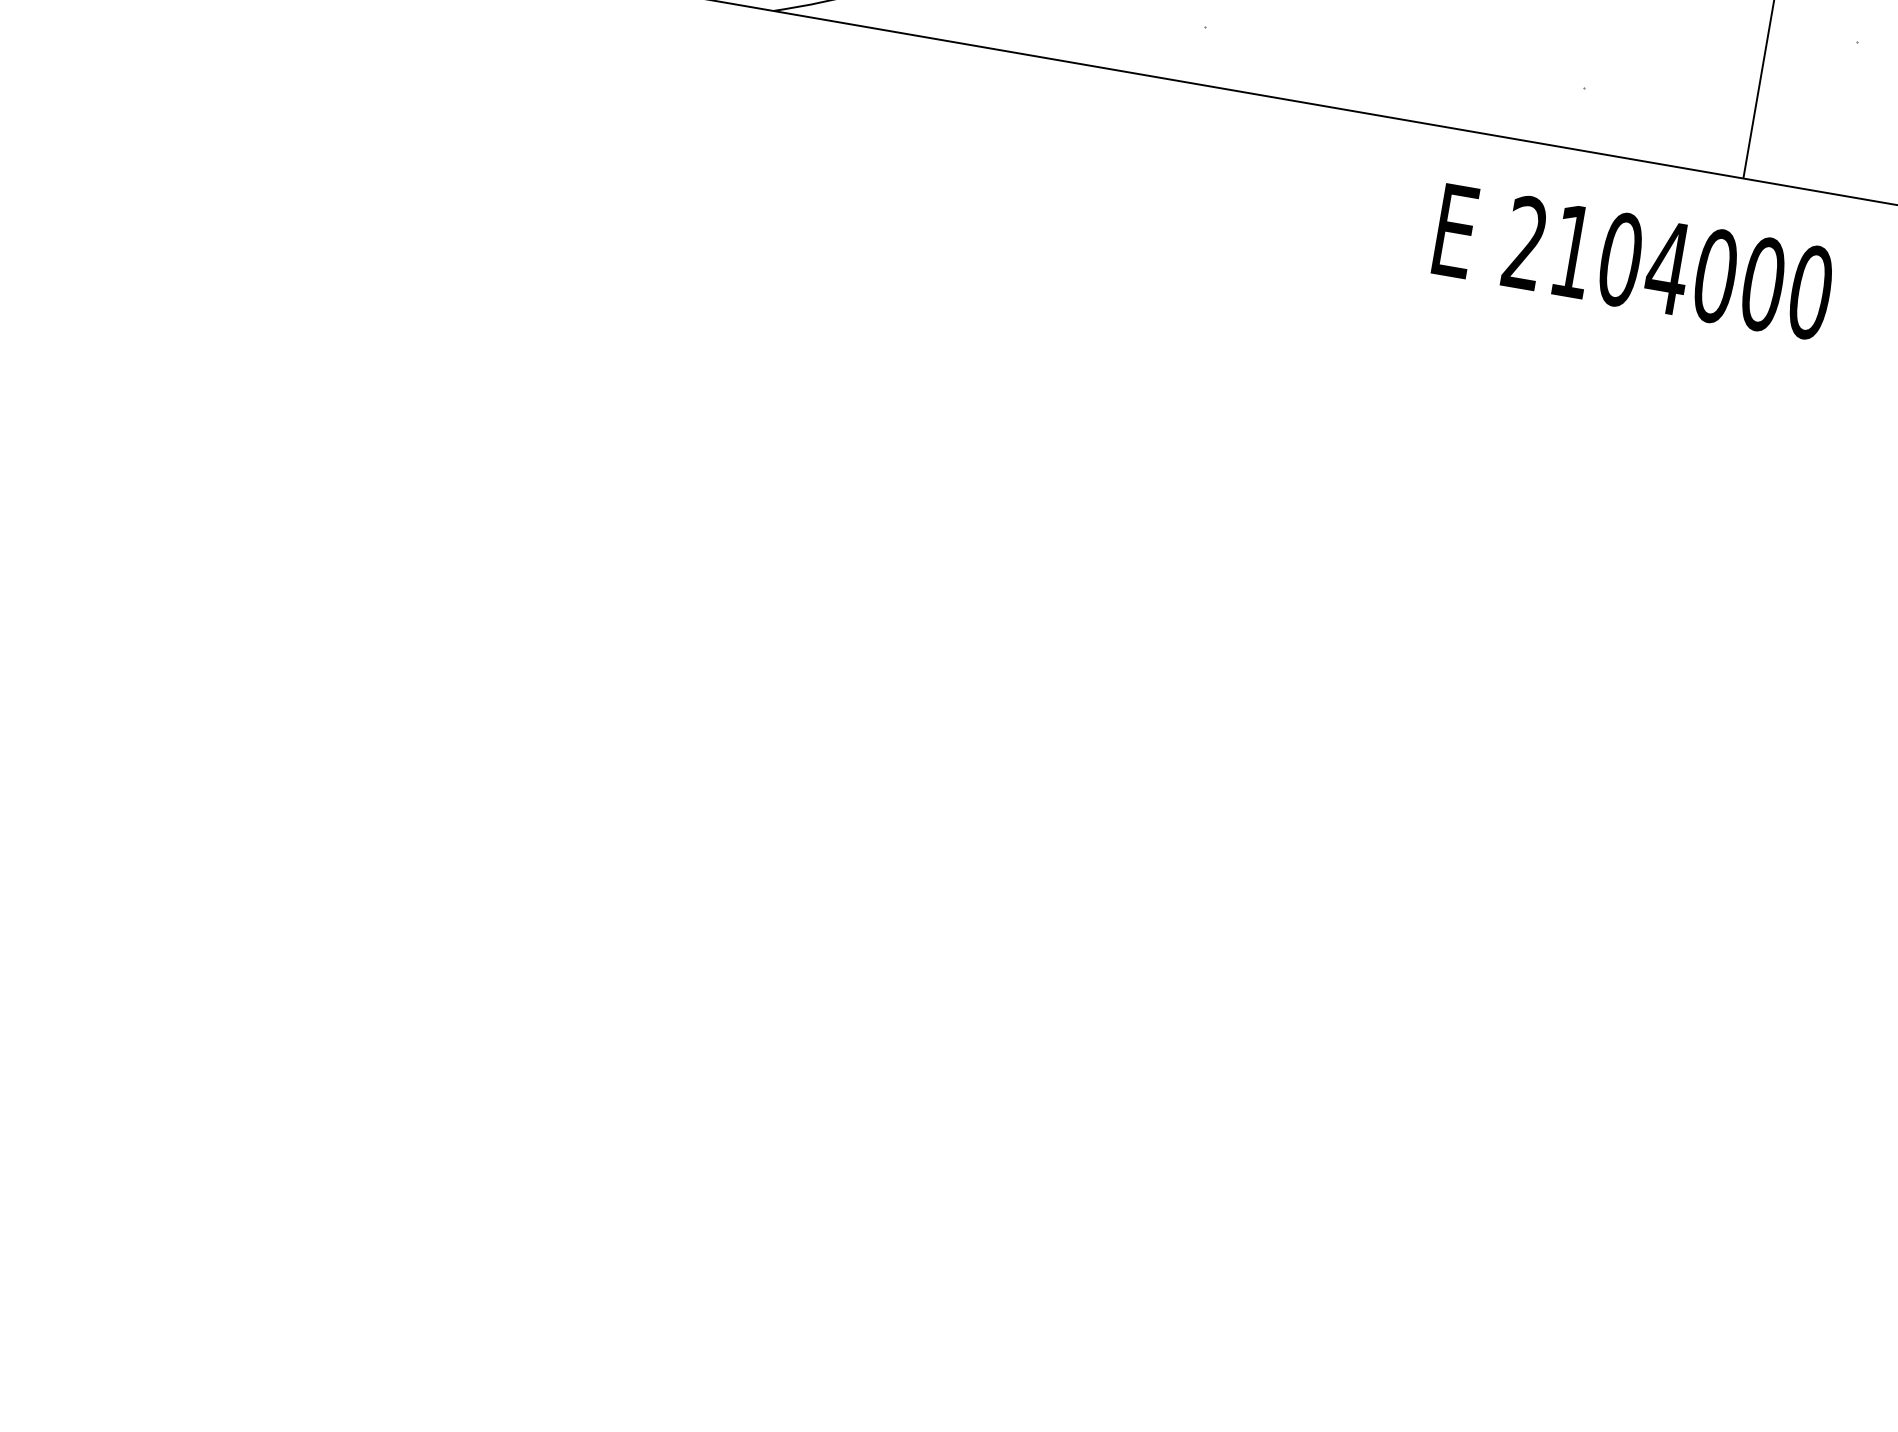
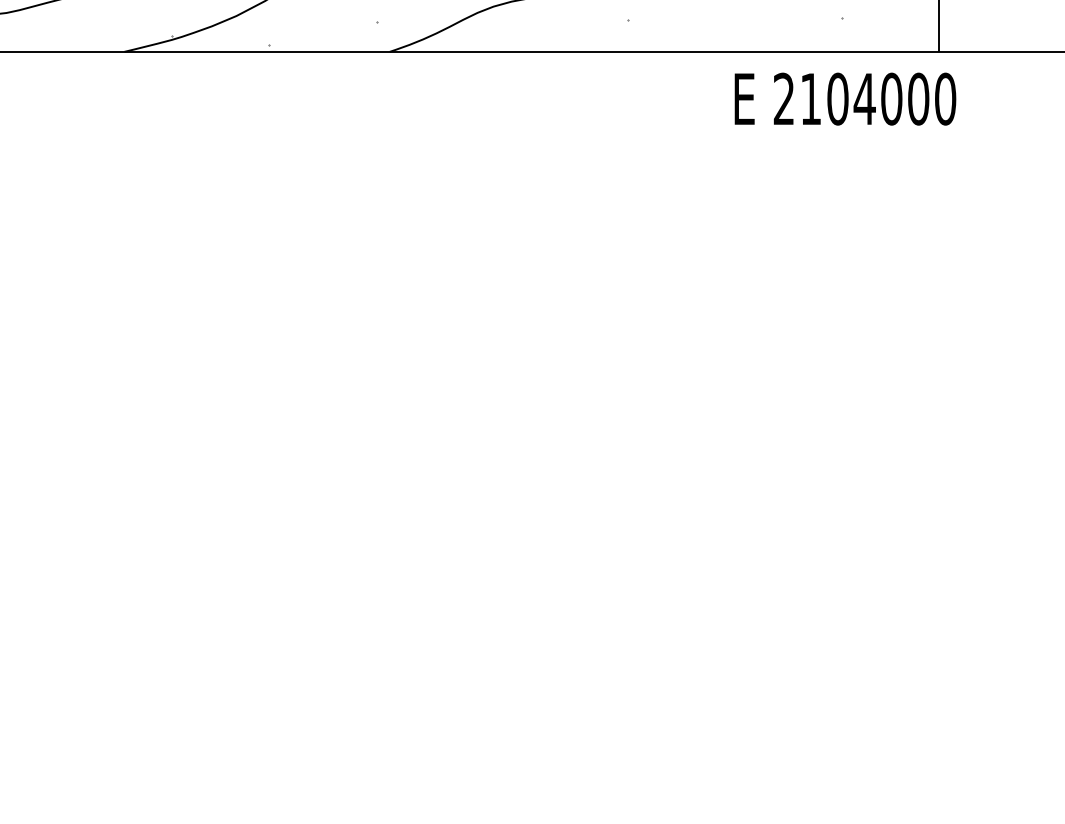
text: (1634, 260) -> (845, 98), moved

